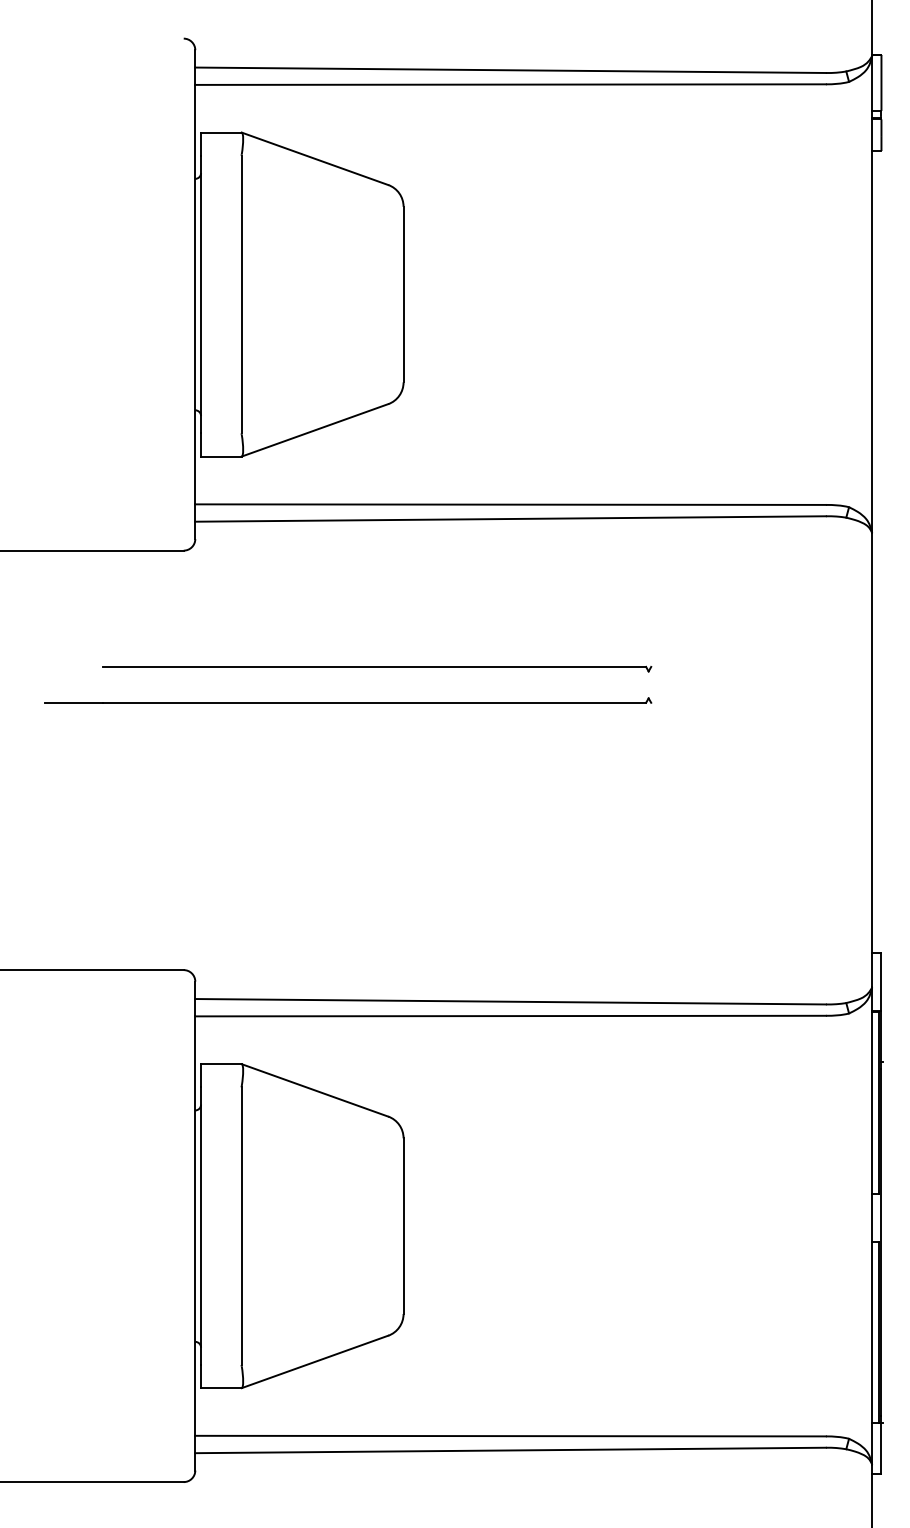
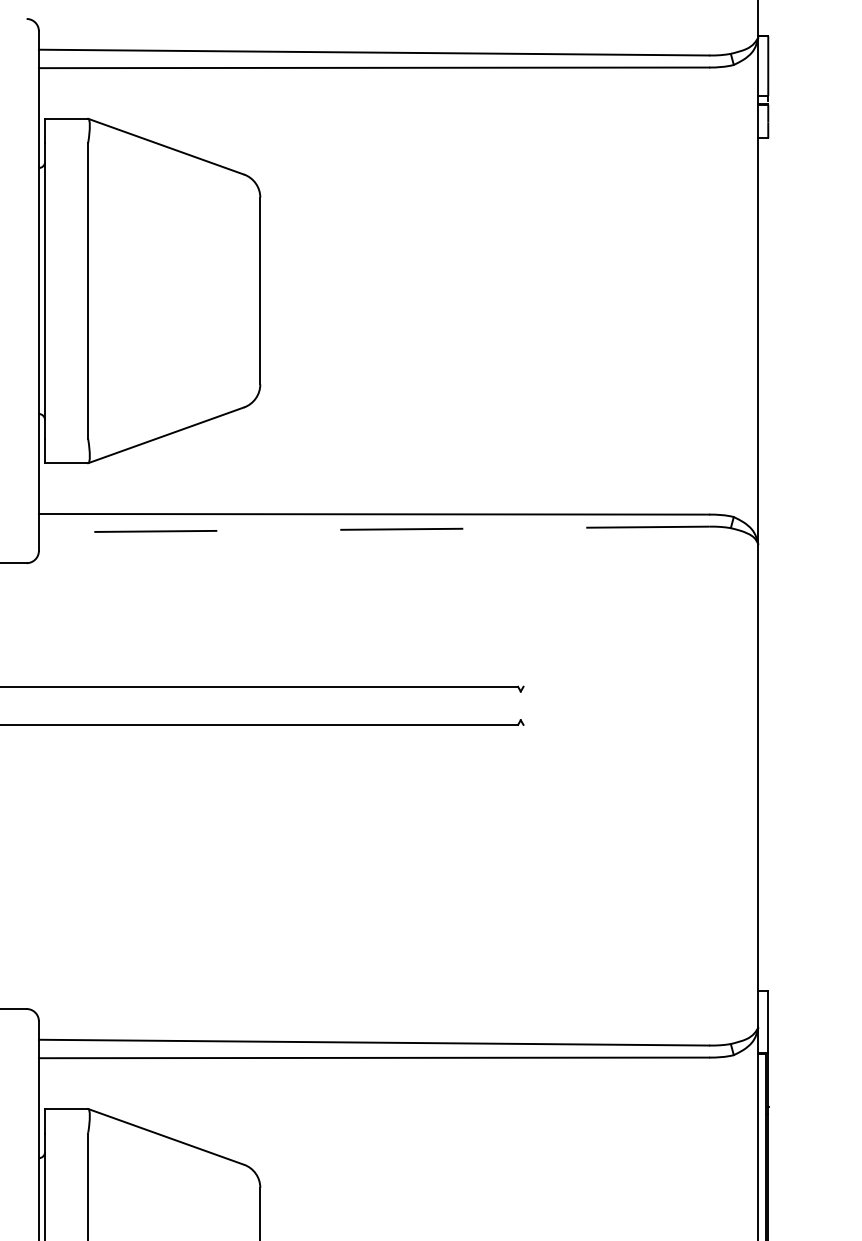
line: (510, 519) -> (373, 530), solid -> dashed

